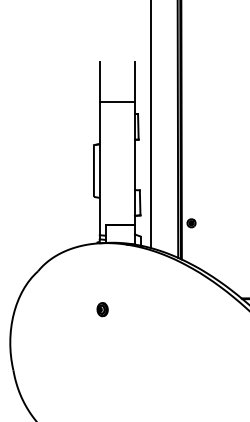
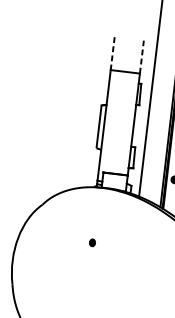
line: (99, 82) -> (112, 53), solid -> dashed
line: (134, 82) -> (141, 57), solid -> dashed
part: (102, 309) -> (92, 242), size x0.6

